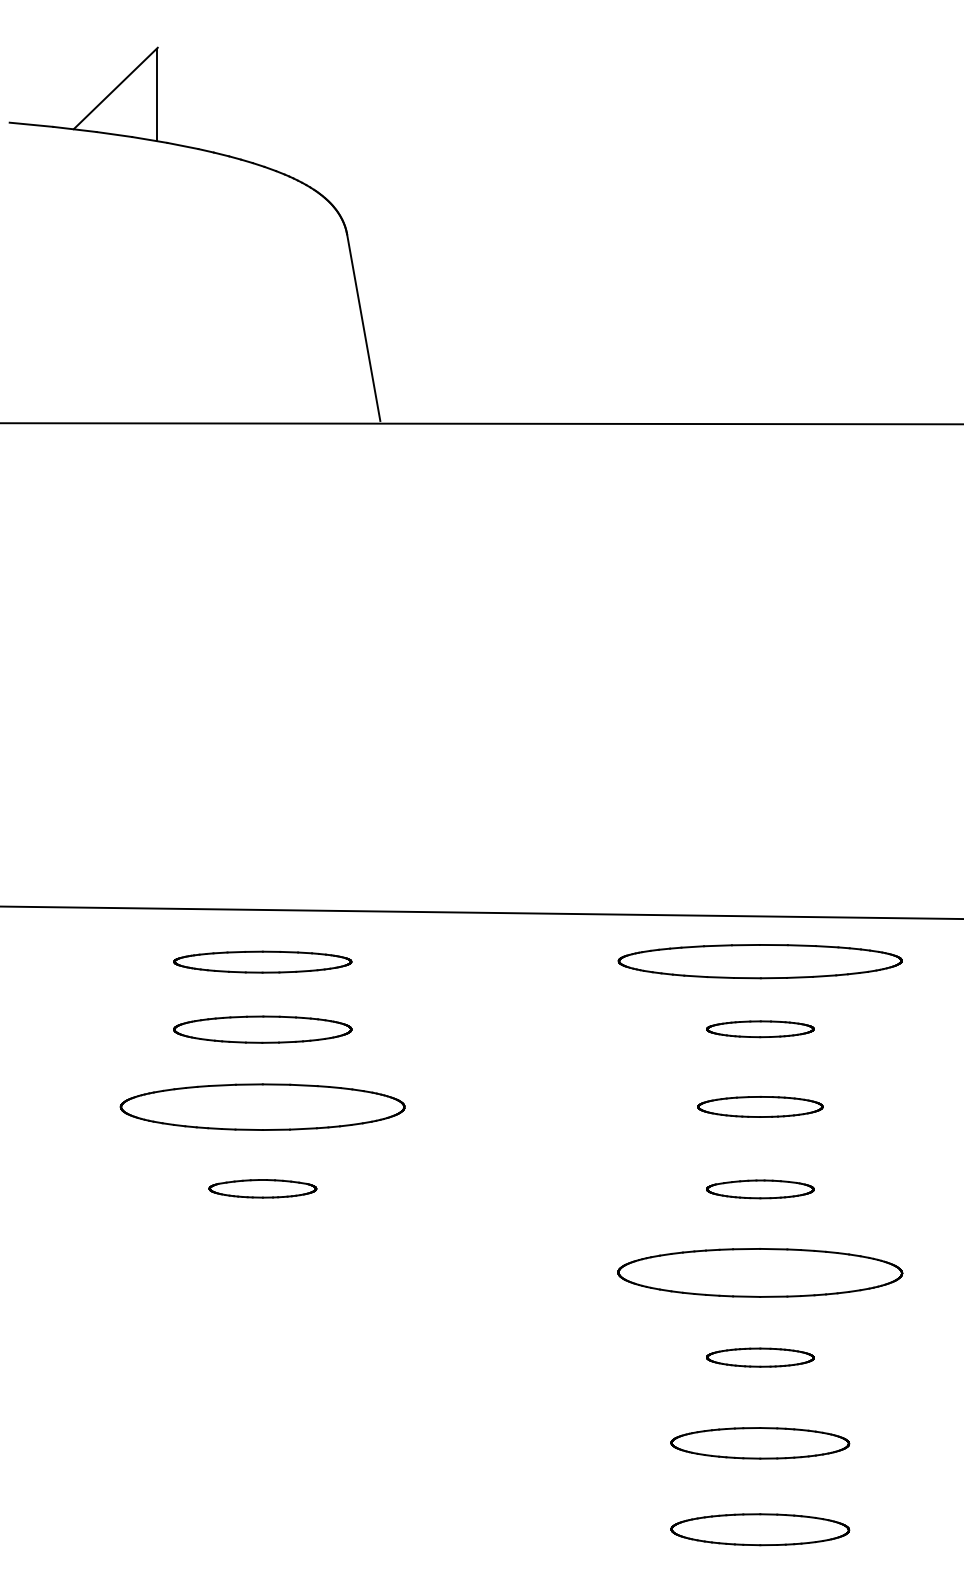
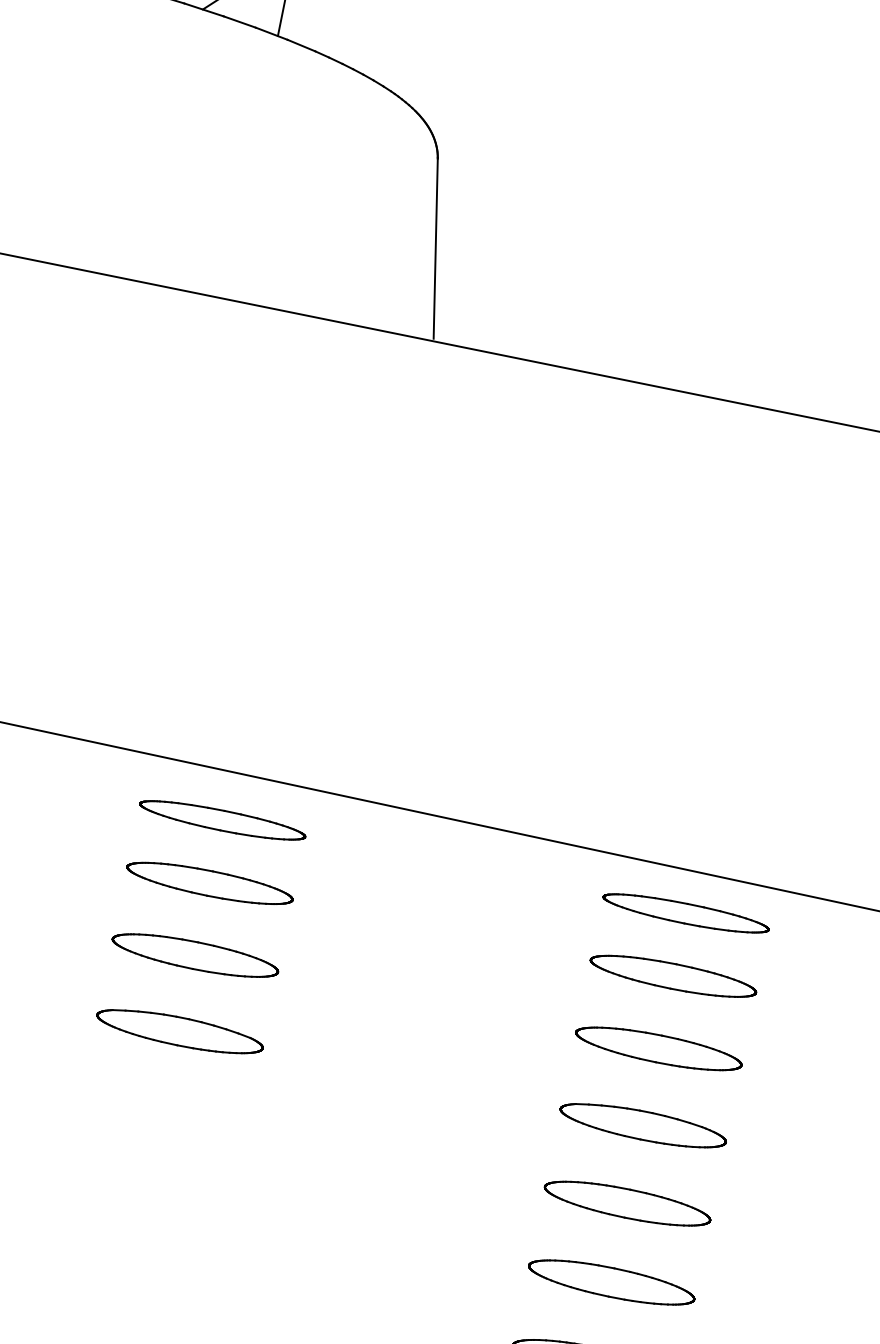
part: (760, 961) -> (686, 913), size x0.62
part: (760, 1029) -> (673, 976), size x1.67
part: (262, 1106) -> (195, 955), size x0.62
part: (760, 1106) -> (658, 1048), size x1.43
part: (262, 1188) -> (179, 1031), size x1.67
part: (760, 1189) -> (643, 1125), size x1.67
part: (760, 1273) -> (627, 1204), size x0.62
part: (760, 1357) -> (611, 1282), size x1.67

